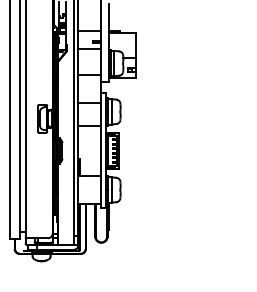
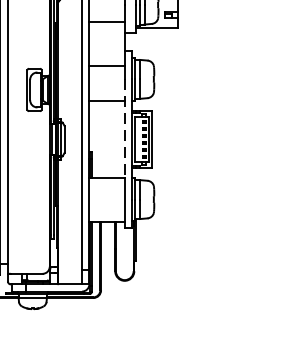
line: (101, 143) -> (124, 128), solid -> dashed

